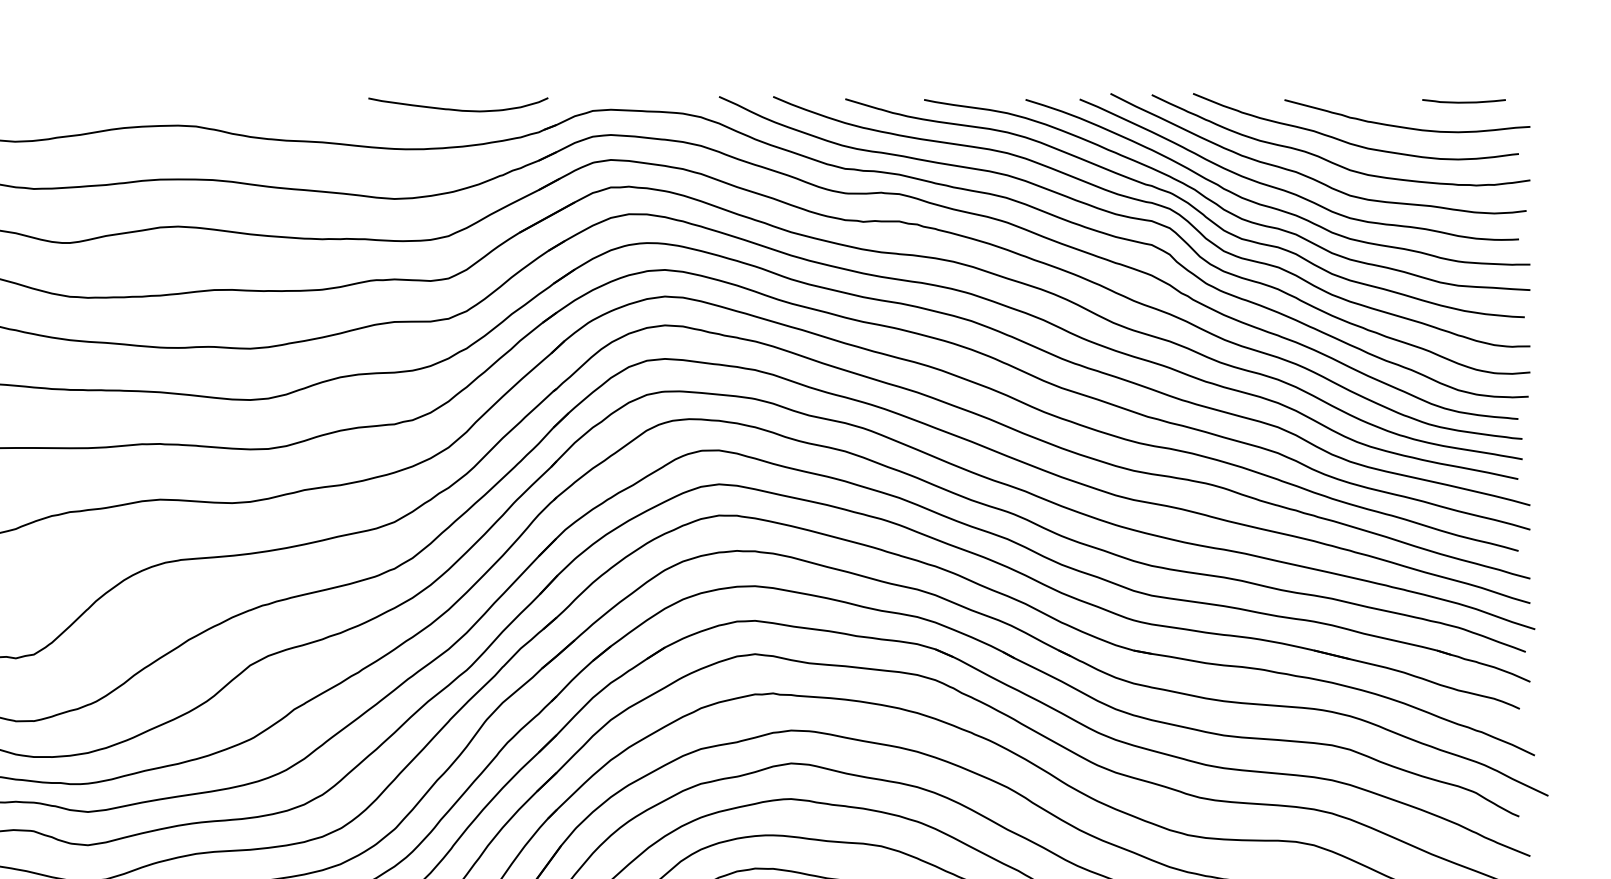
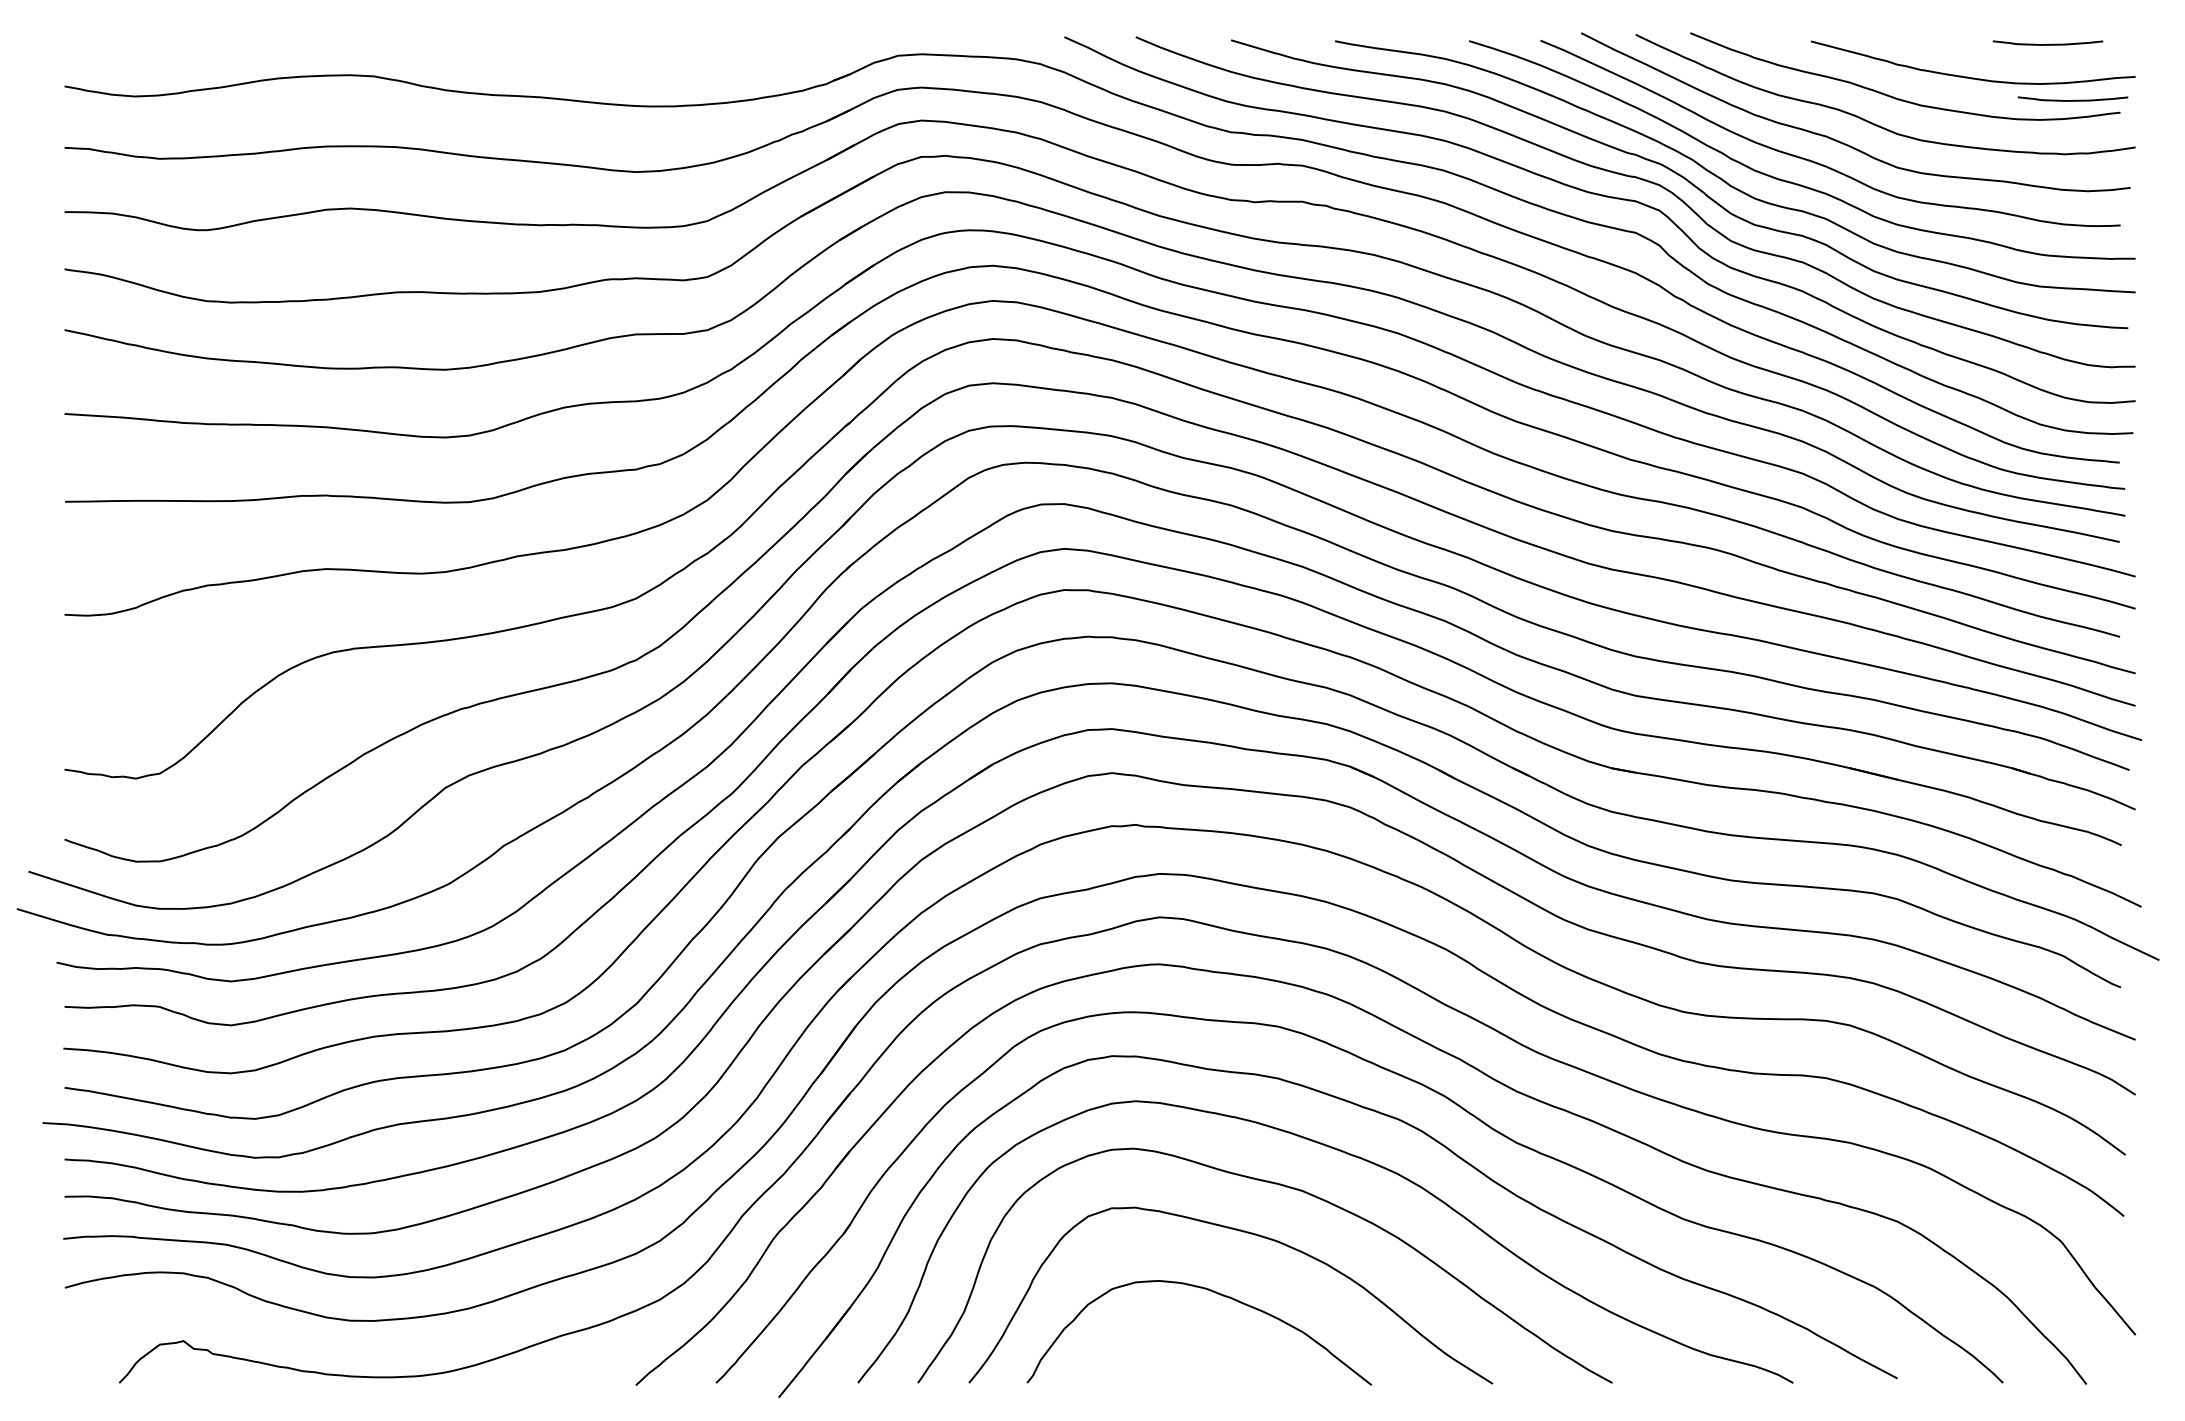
curve: (458, 109) -> (720, 54), removed
curve: (1482, 144) -> (2072, 100), added

